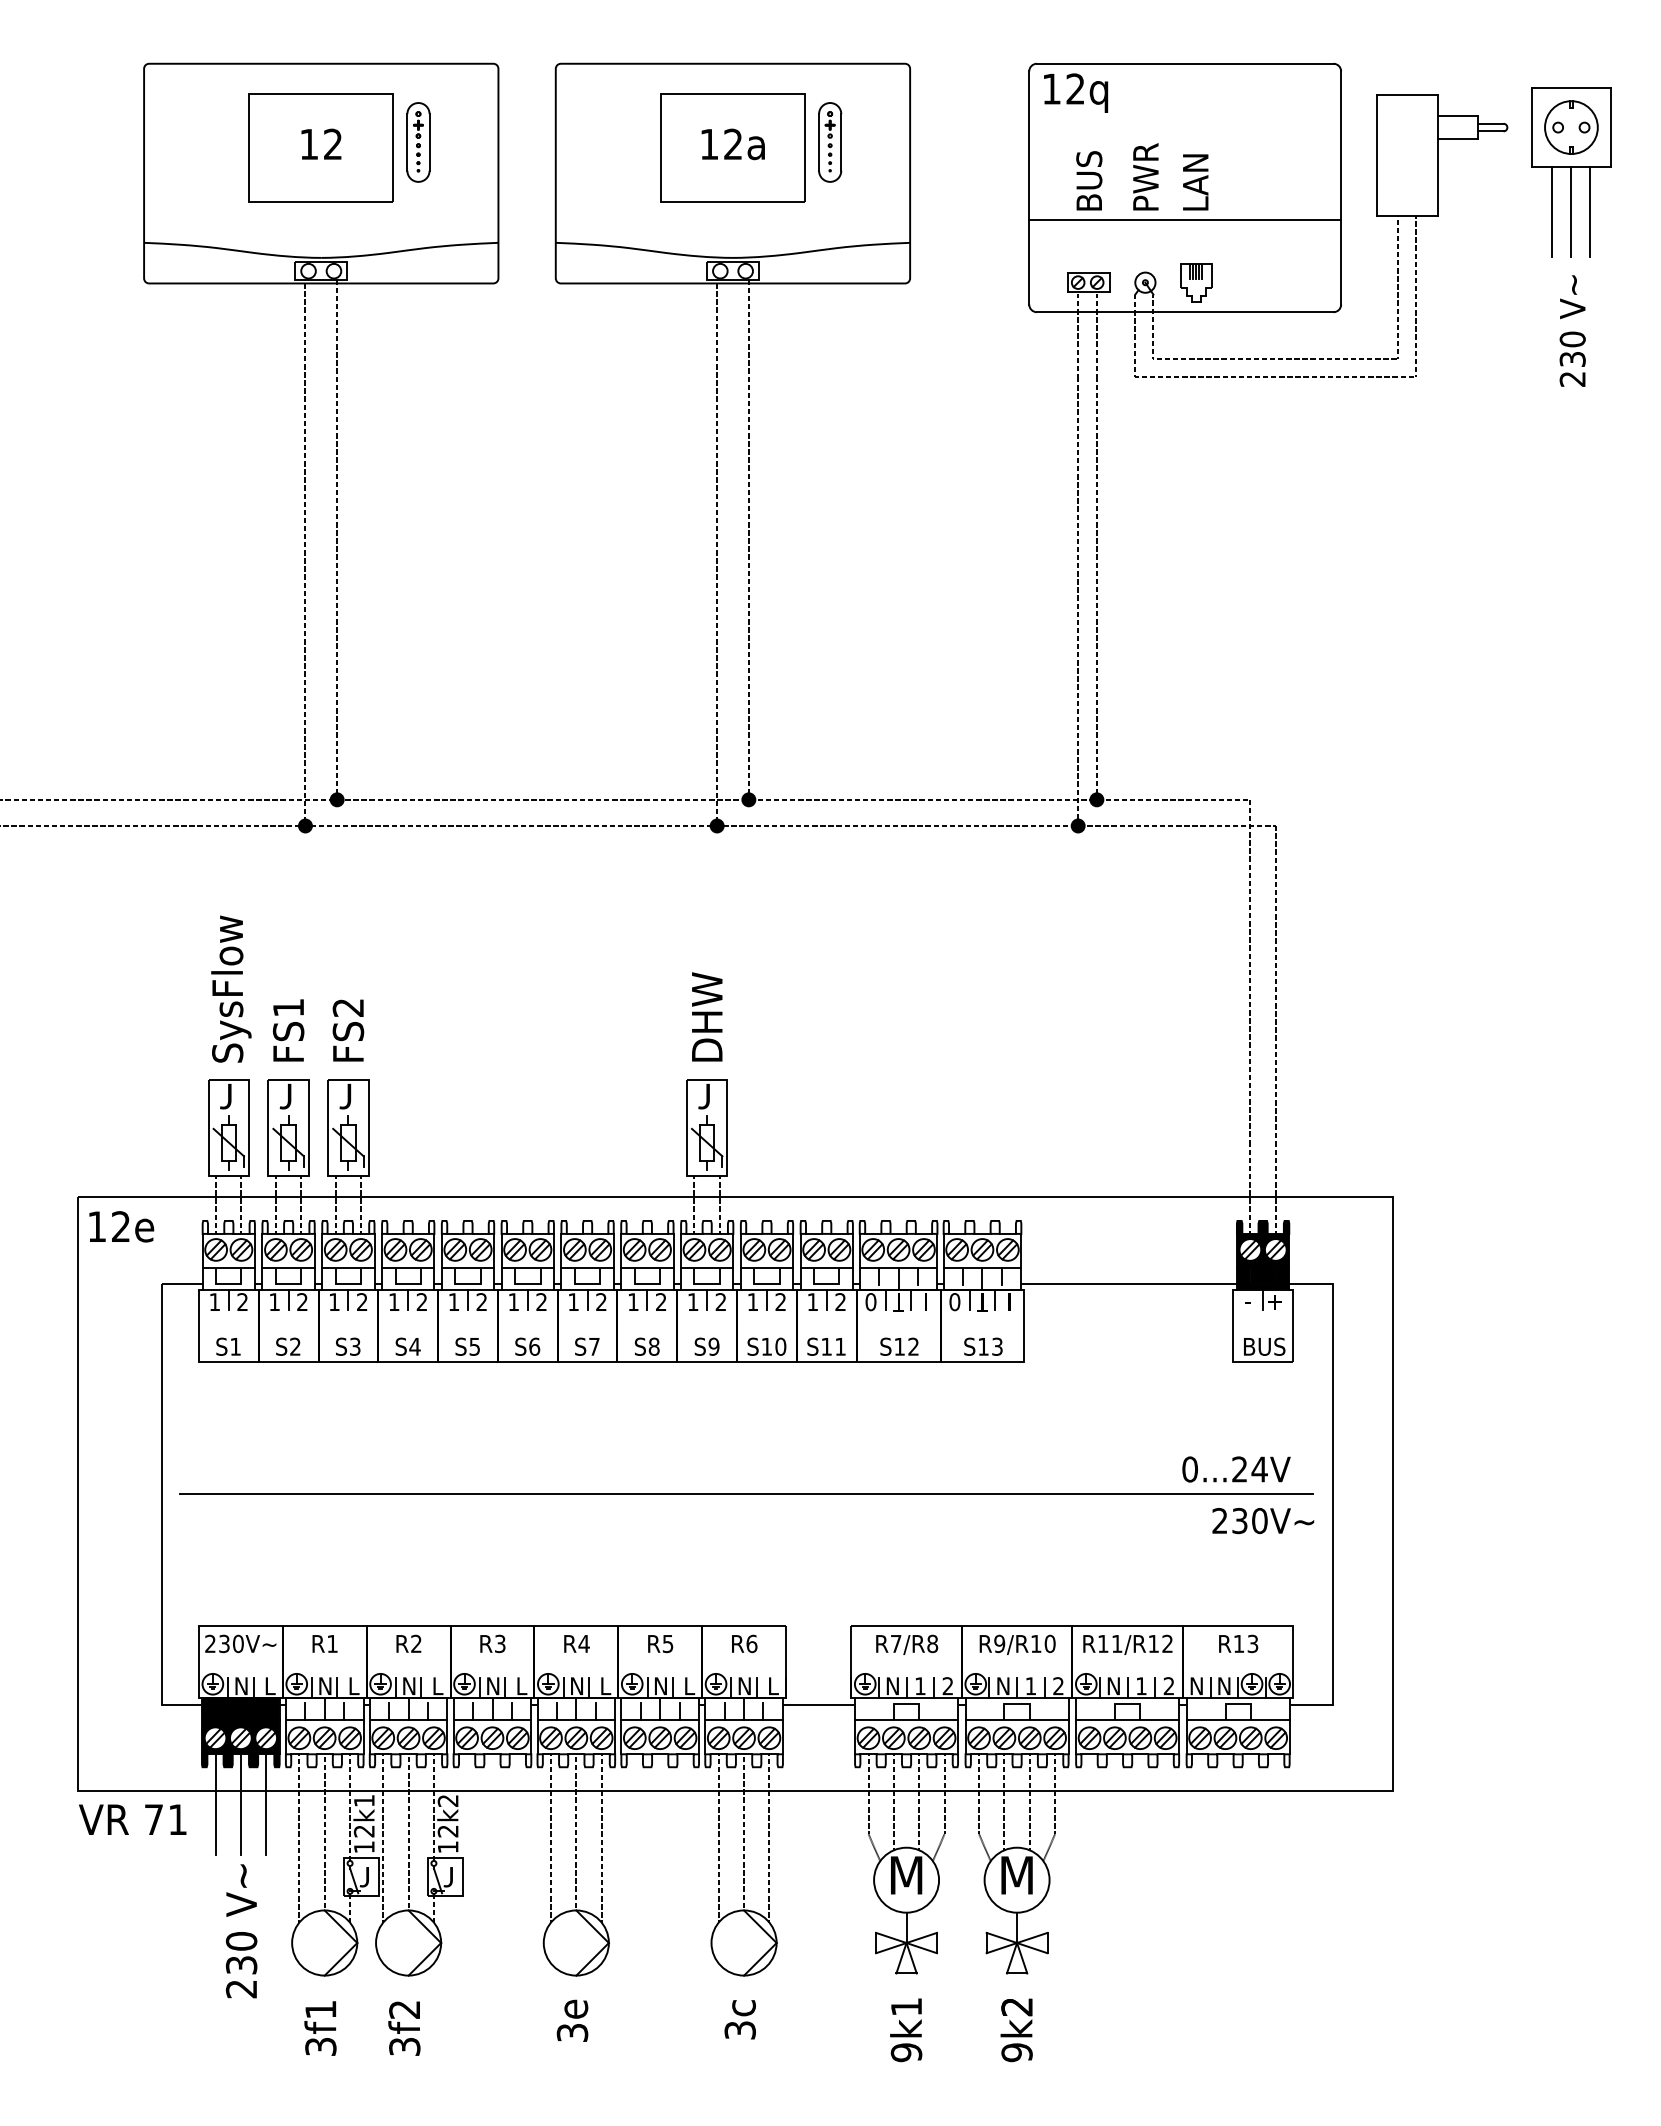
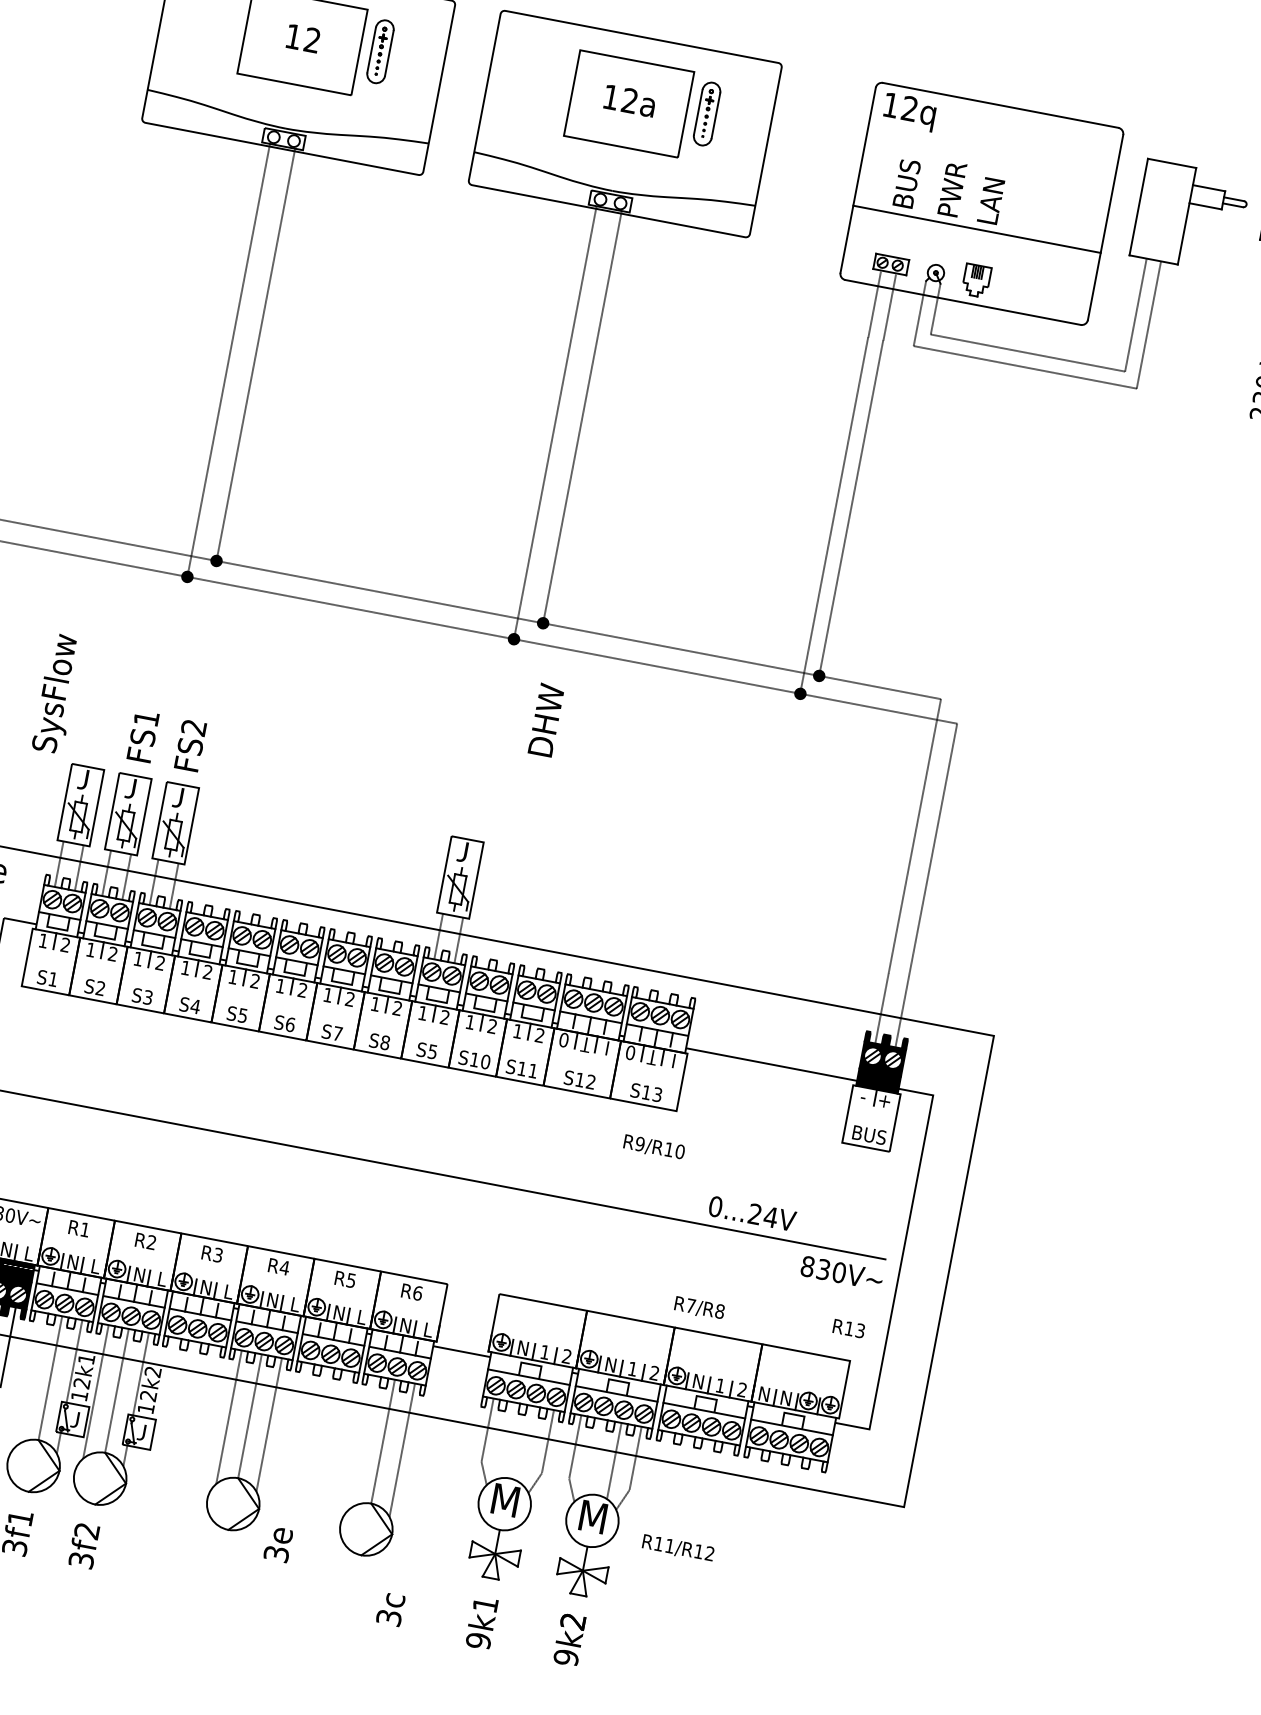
text: (231, 988) -> (57, 693), moved
text: (707, 1016) -> (546, 719), moved
text: (713, 1346) -> (432, 1051), S9 -> S5
text: (1236, 1469) -> (752, 1213), moved
text: (1219, 1521) -> (807, 1266), 230V~ -> 830V~
text: (1238, 1643) -> (849, 1328), moved
text: (907, 1644) -> (699, 1308), moved
text: (1017, 1644) -> (654, 1147), moved
text: (1127, 1644) -> (678, 1548), moved
line: (893, 1802) -> (506, 1440), removed
line: (919, 1802) -> (526, 1444), removed
line: (1004, 1802) -> (594, 1457), removed
line: (299, 1838) -> (29, 1379), removed
line: (718, 1838) -> (361, 1442), removed
text: (739, 2019) -> (390, 1609), moved
text: (572, 2020) -> (278, 1544), moved

